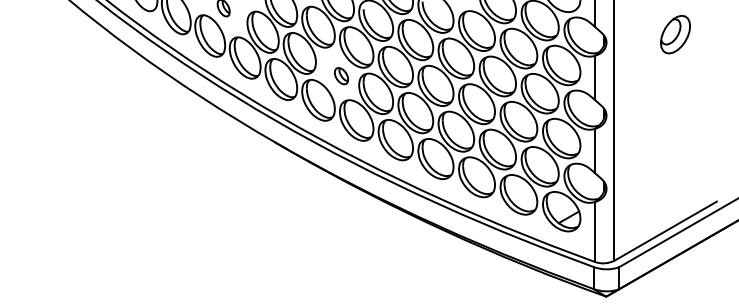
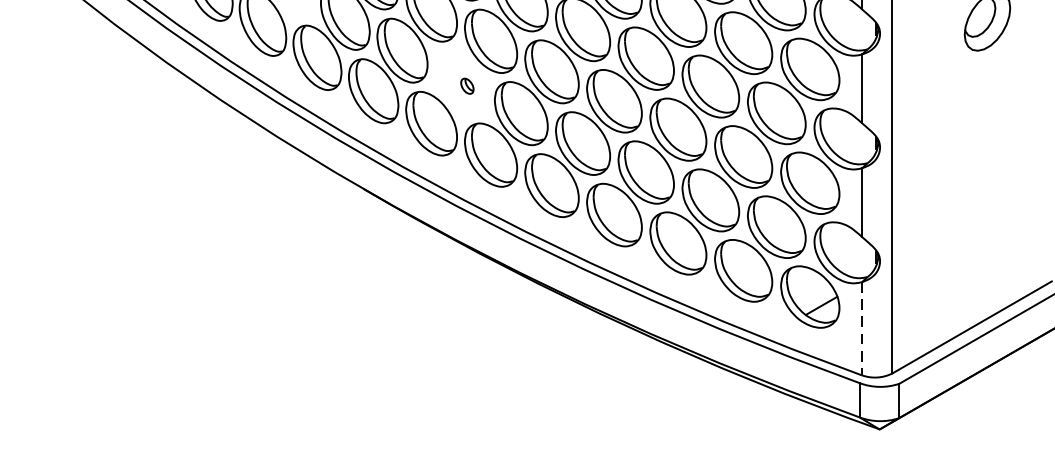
part: (341, 76) -> (467, 86), size x0.6
line: (594, 232) -> (861, 329), solid -> dashed

